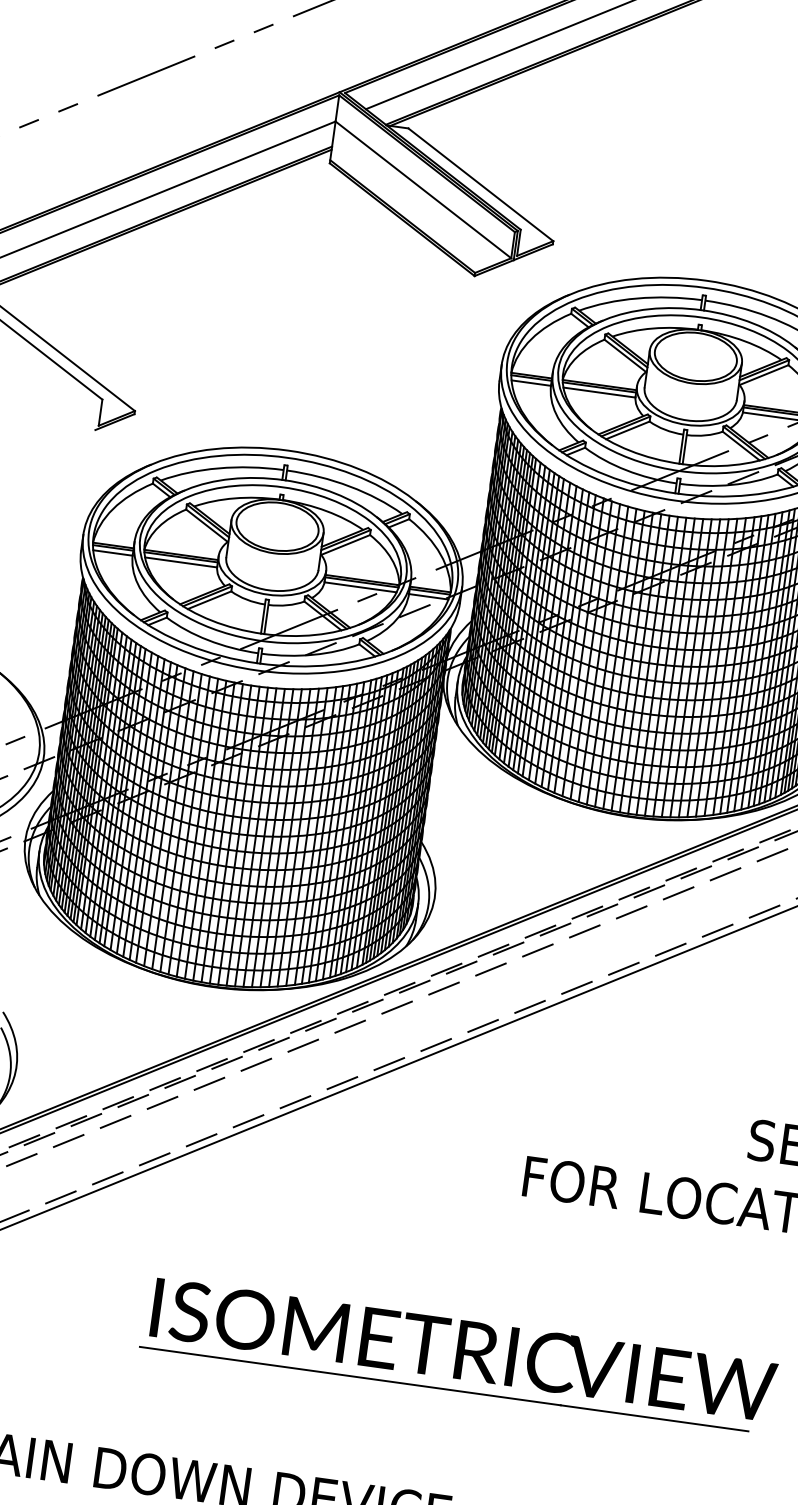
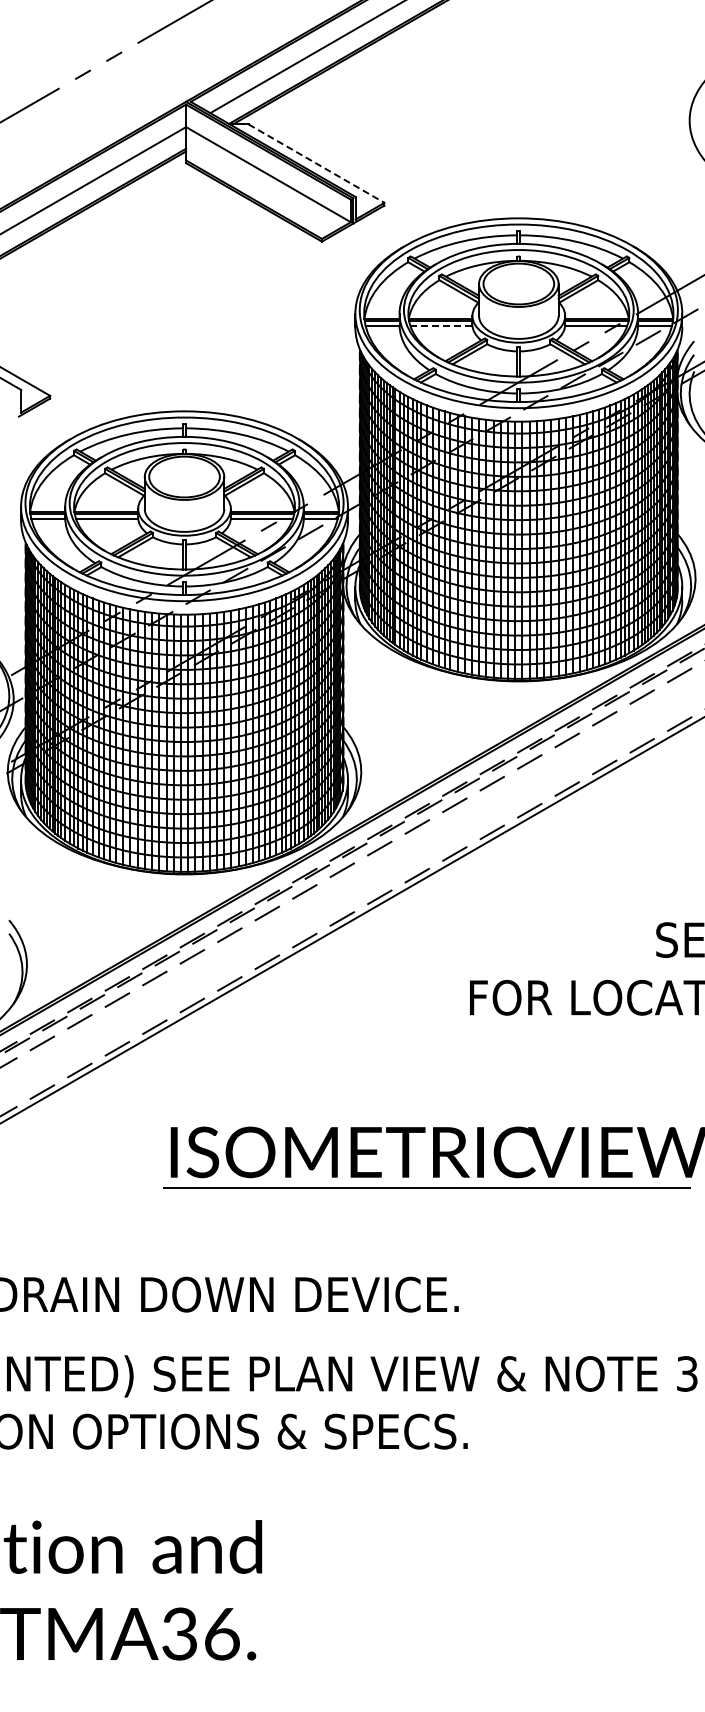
line: (480, 184) -> (316, 163), solid -> dashed
line: (599, 392) -> (441, 325), solid -> dashed

